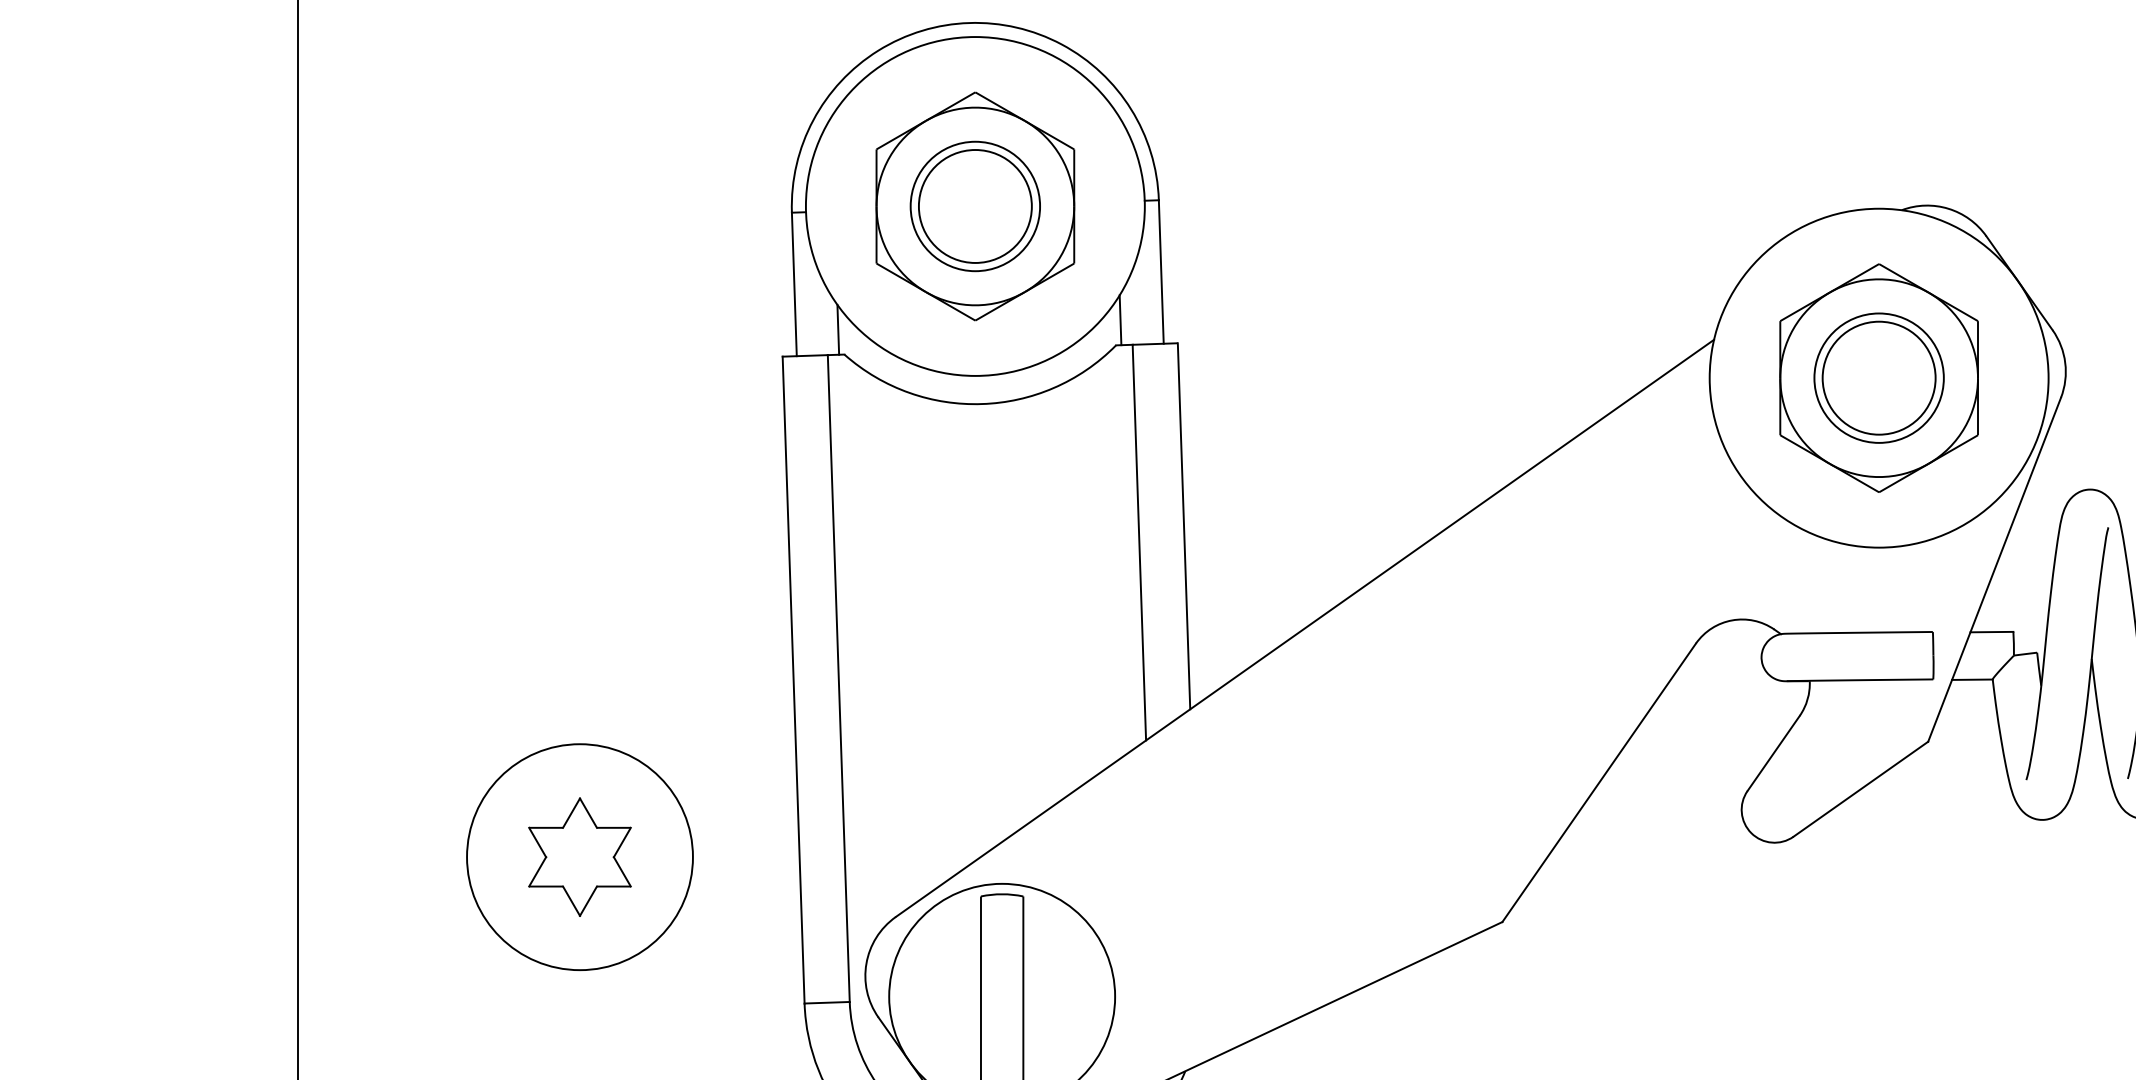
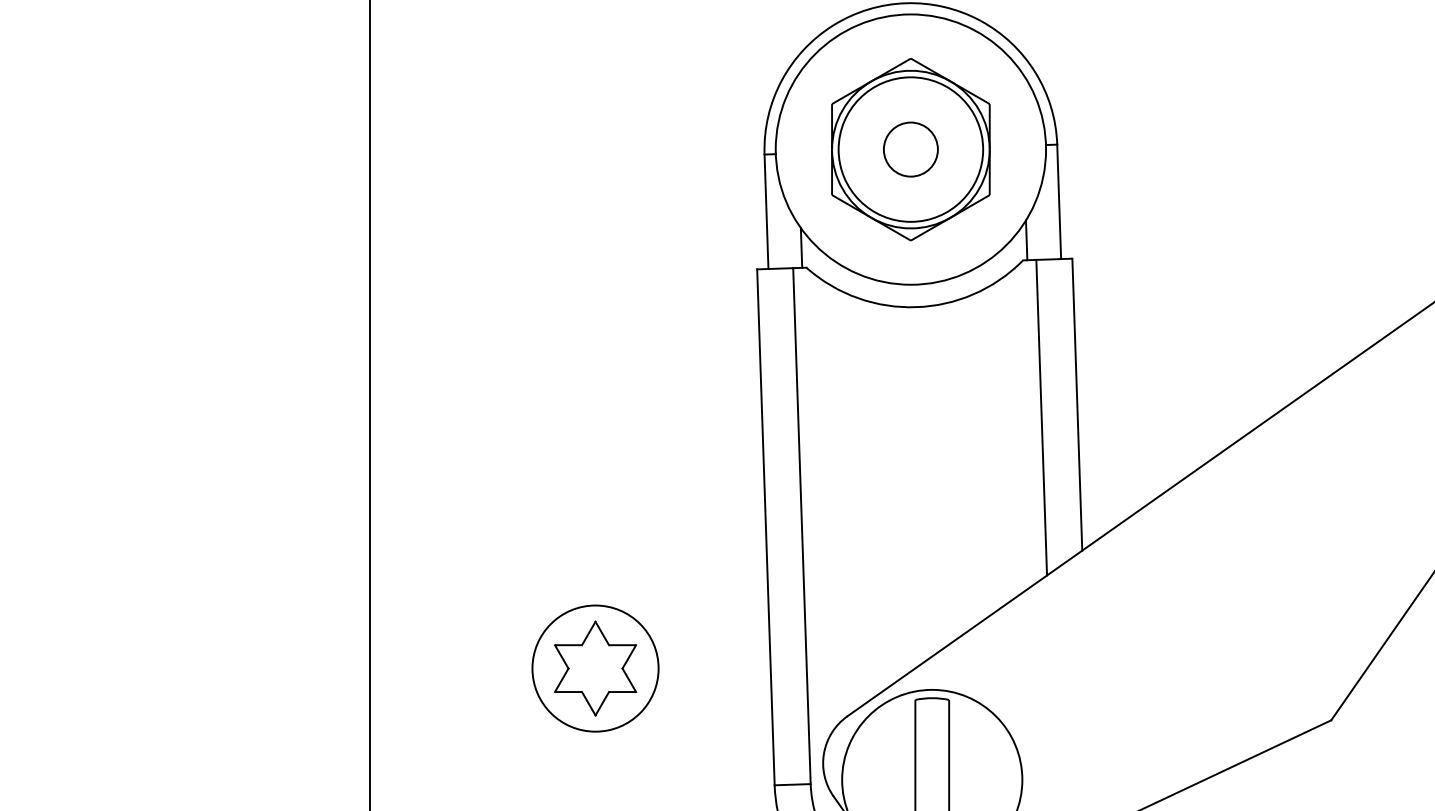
circle: (974, 206) -> (910, 149), size x0.6
circle: (975, 206) -> (910, 149), size x1.4
circle: (579, 857) -> (595, 668), size x0.7

